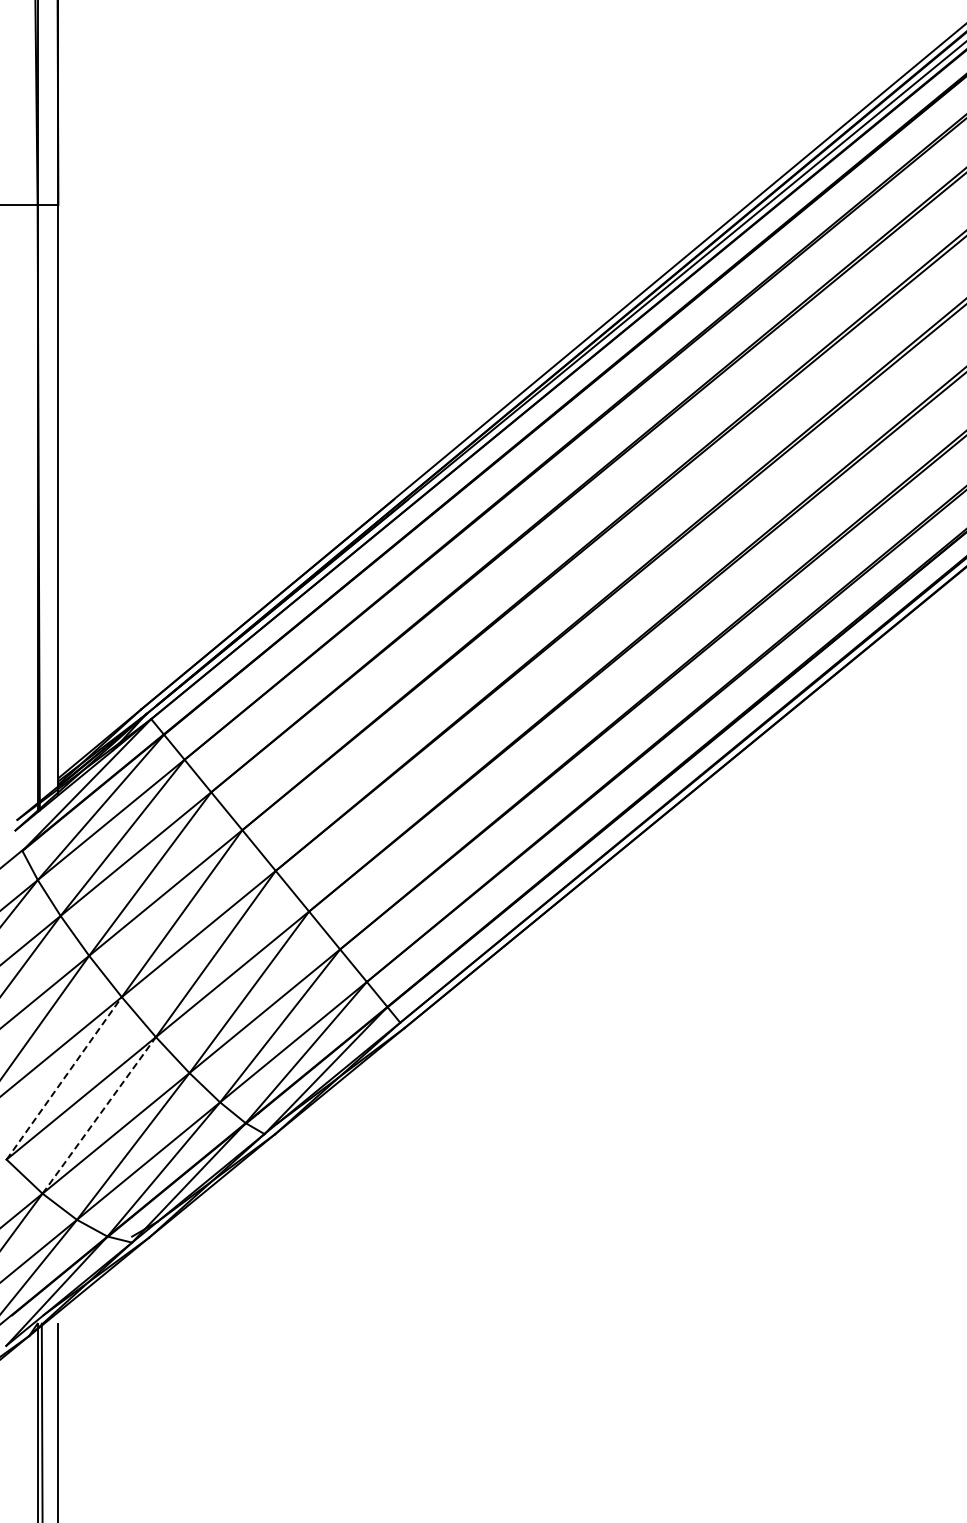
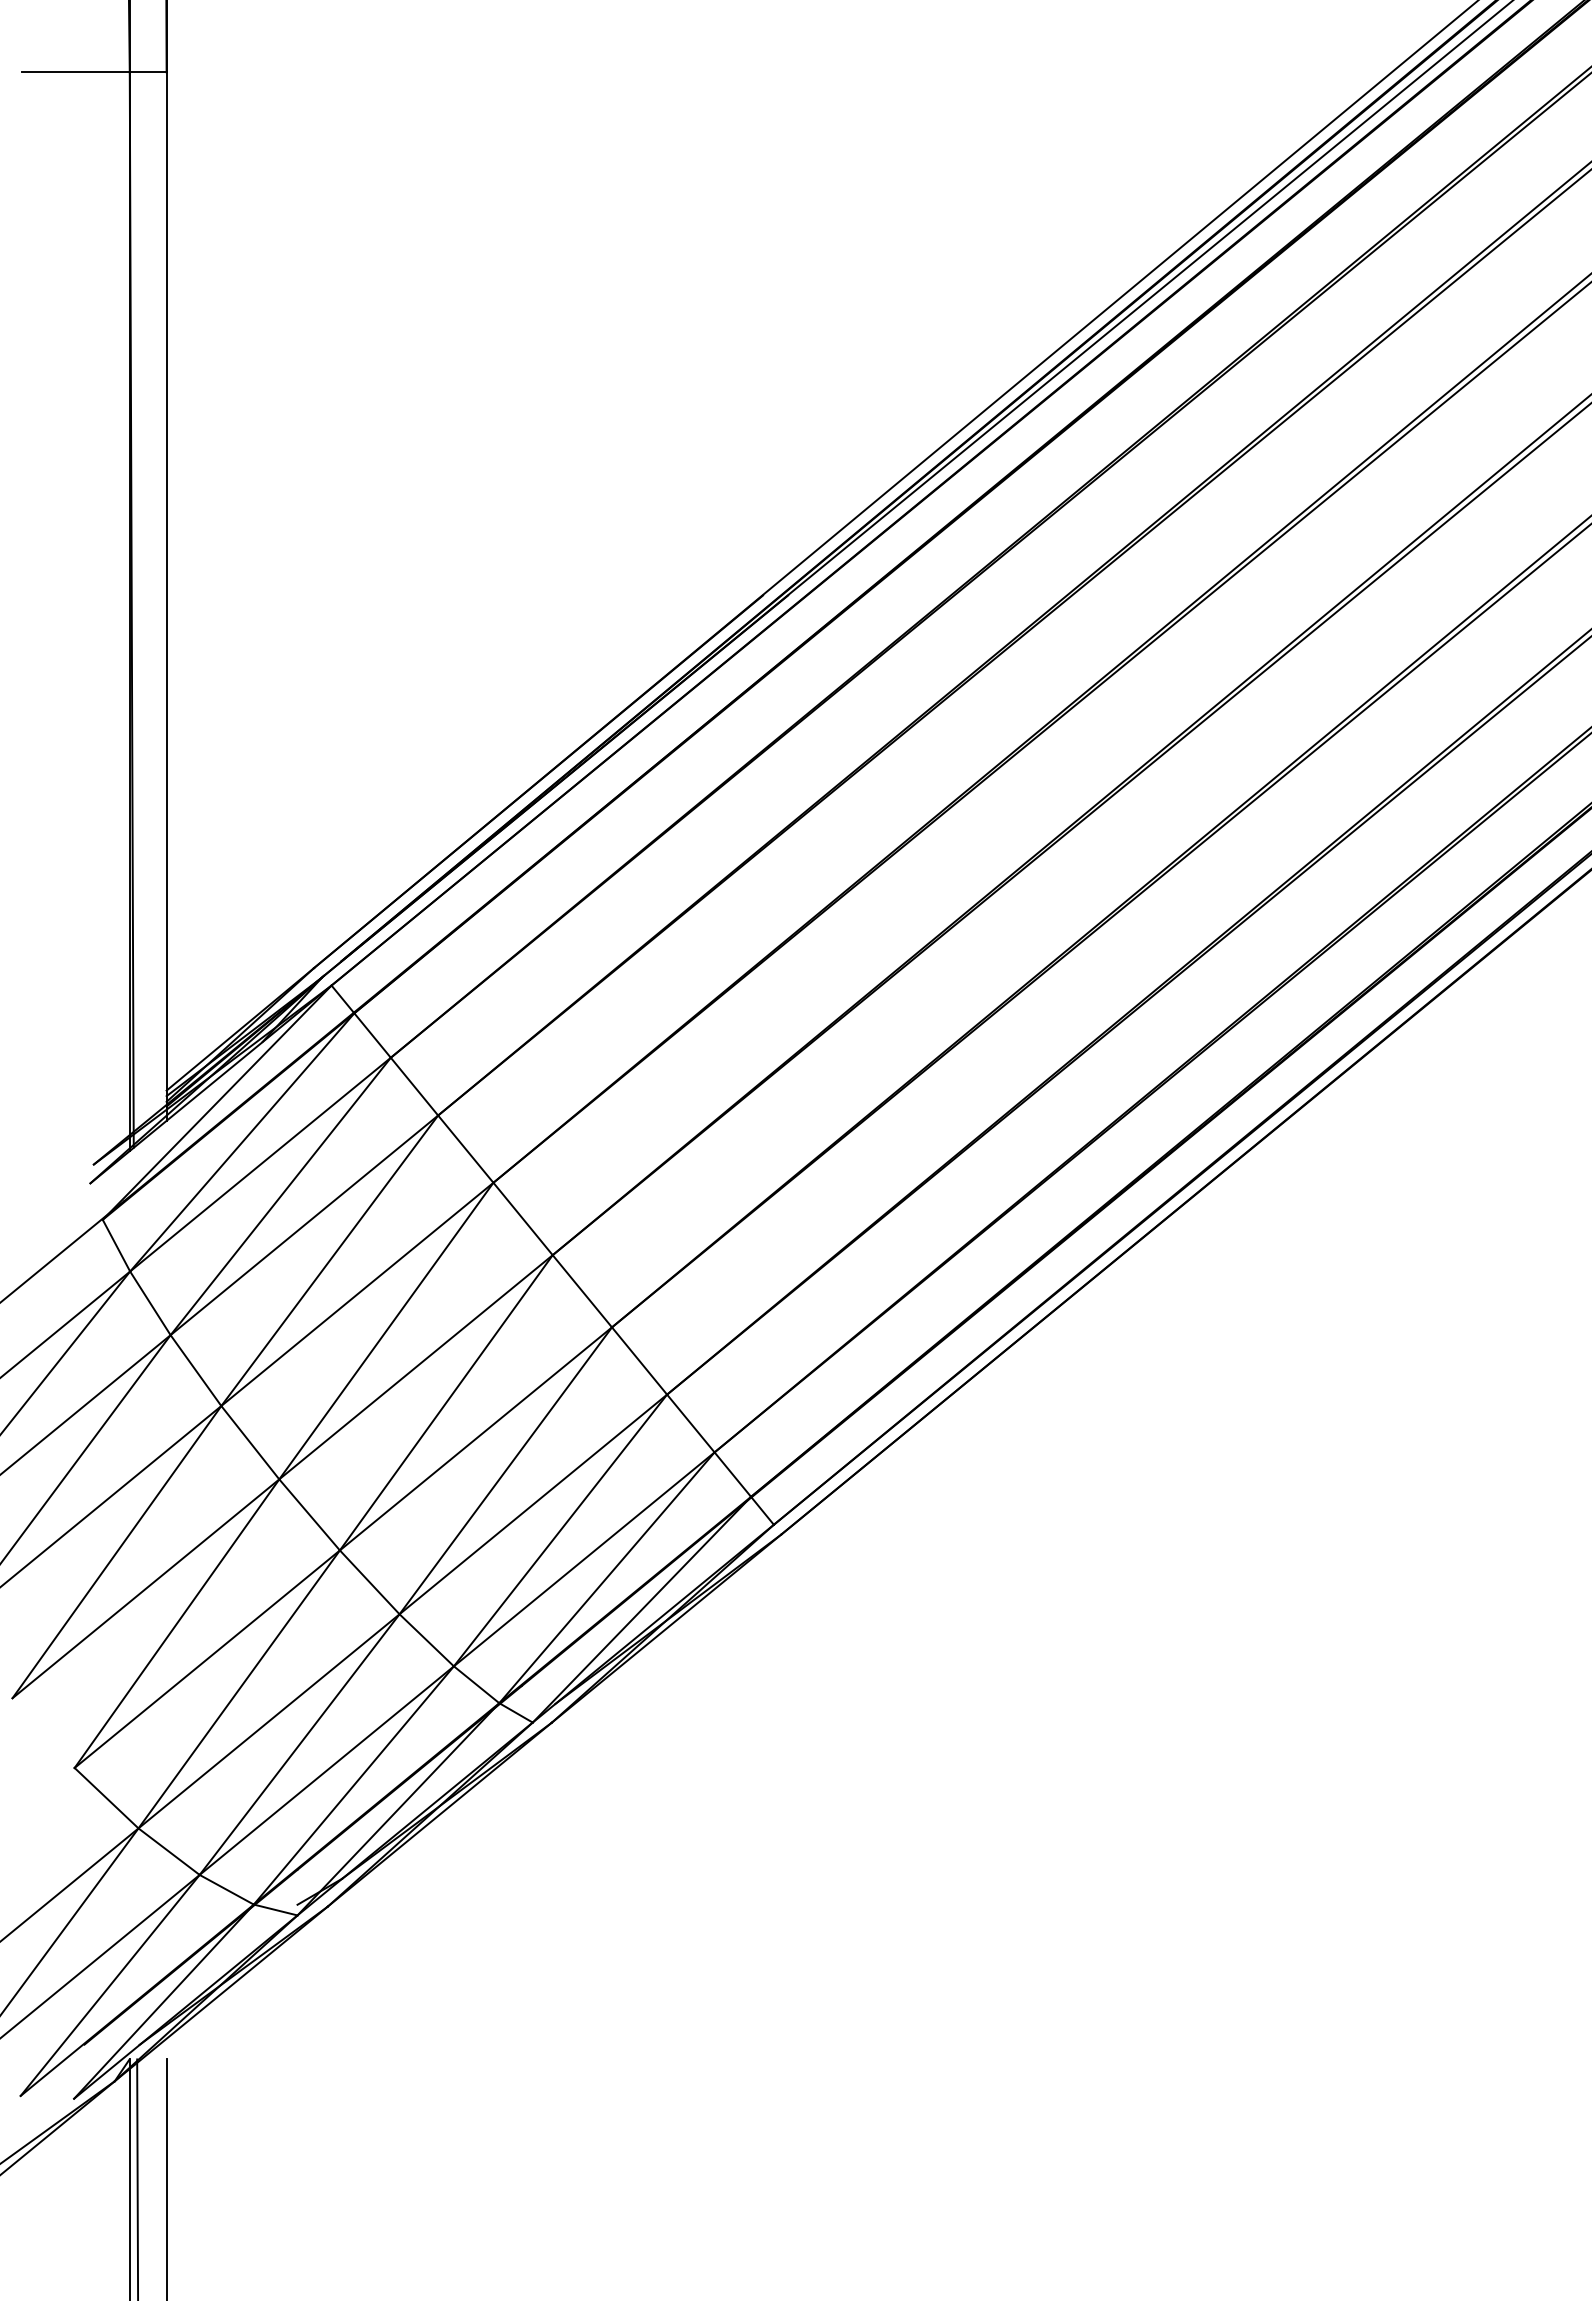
line: (64, 1078) -> (177, 1623), dashed -> solid
line: (99, 1115) -> (239, 1689), dashed -> solid

